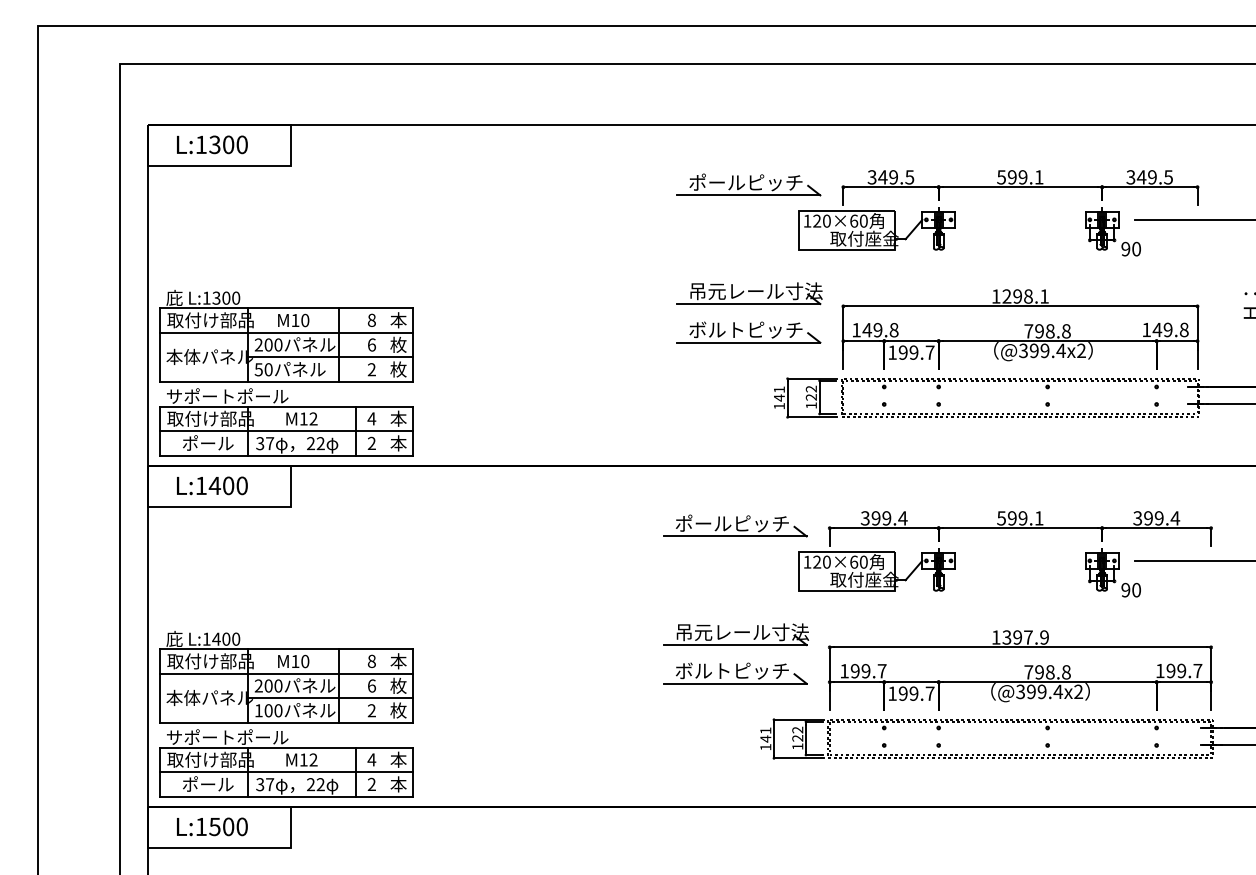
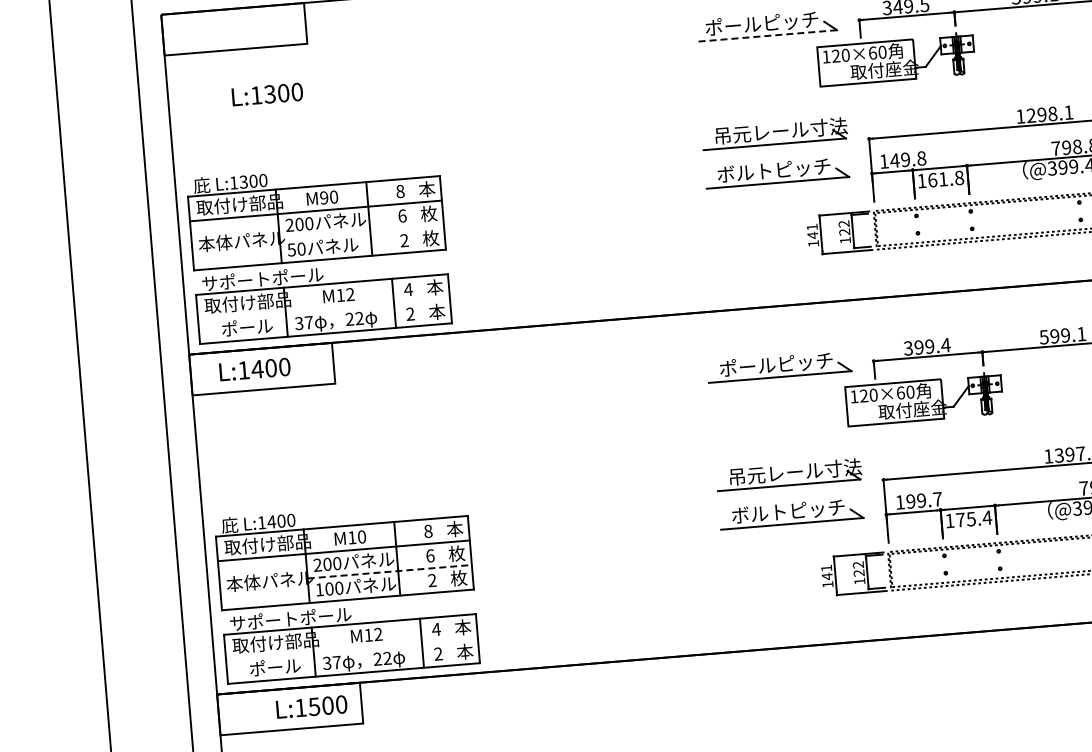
text: (212, 144) -> (267, 94), moved
line: (748, 195) -> (765, 36), solid -> dashed
text: (295, 320) -> (324, 197), M10 -> M90
text: (916, 352) -> (945, 178), 199.7 -> 161.8
line: (329, 357) -> (361, 231), removed
line: (285, 431) -> (323, 309), removed
text: (916, 693) -> (973, 518), 199.7 -> 175.4
line: (330, 698) -> (390, 571), solid -> dashed
line: (285, 772) -> (351, 649), removed
text: (212, 826) -> (311, 706), moved

